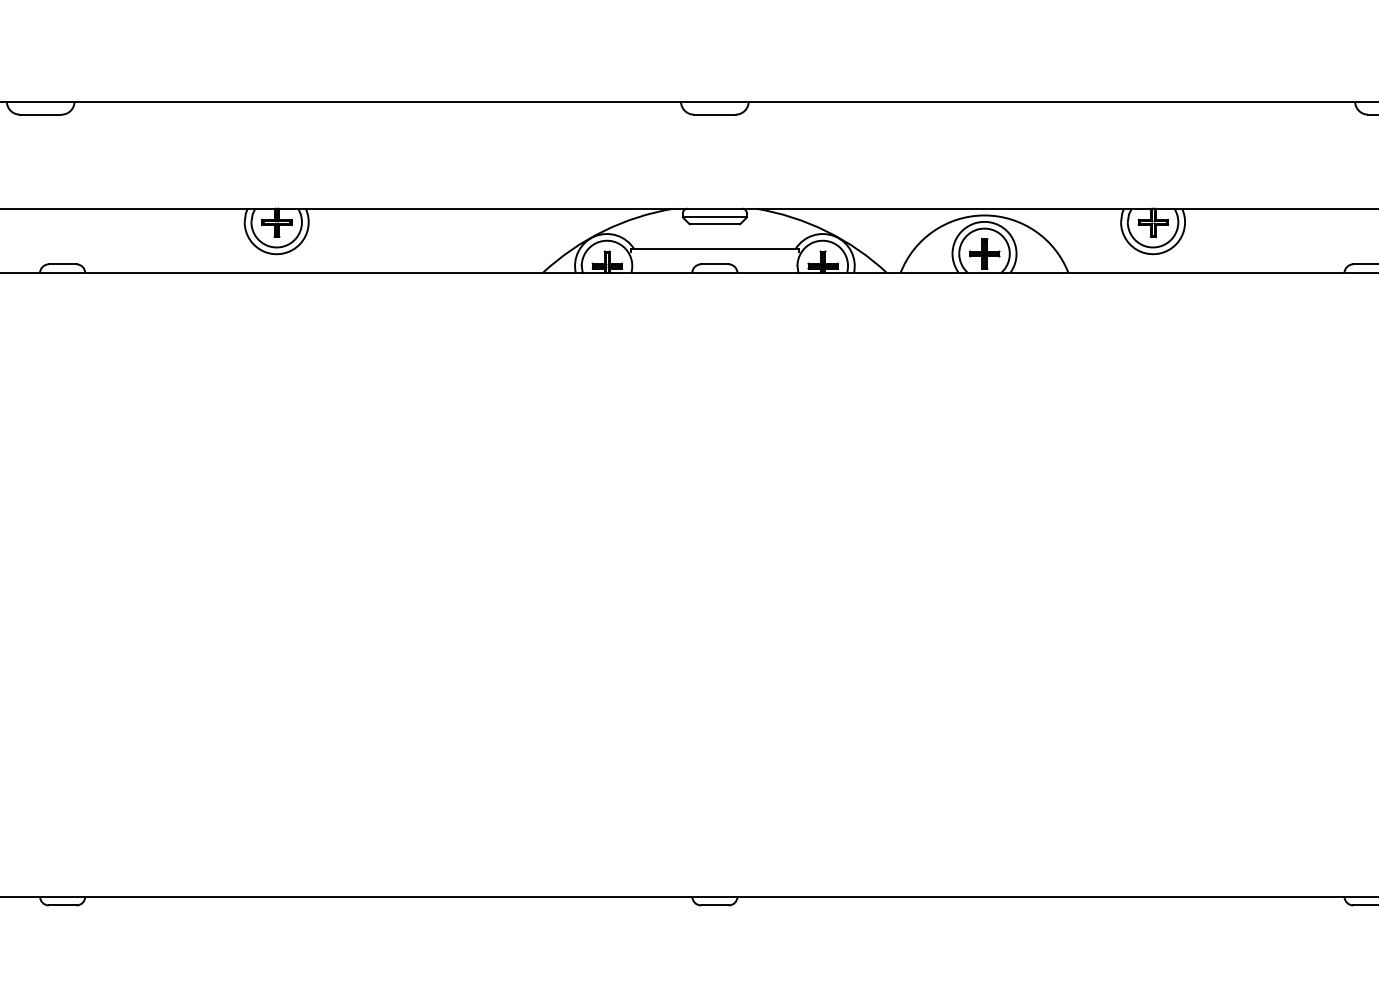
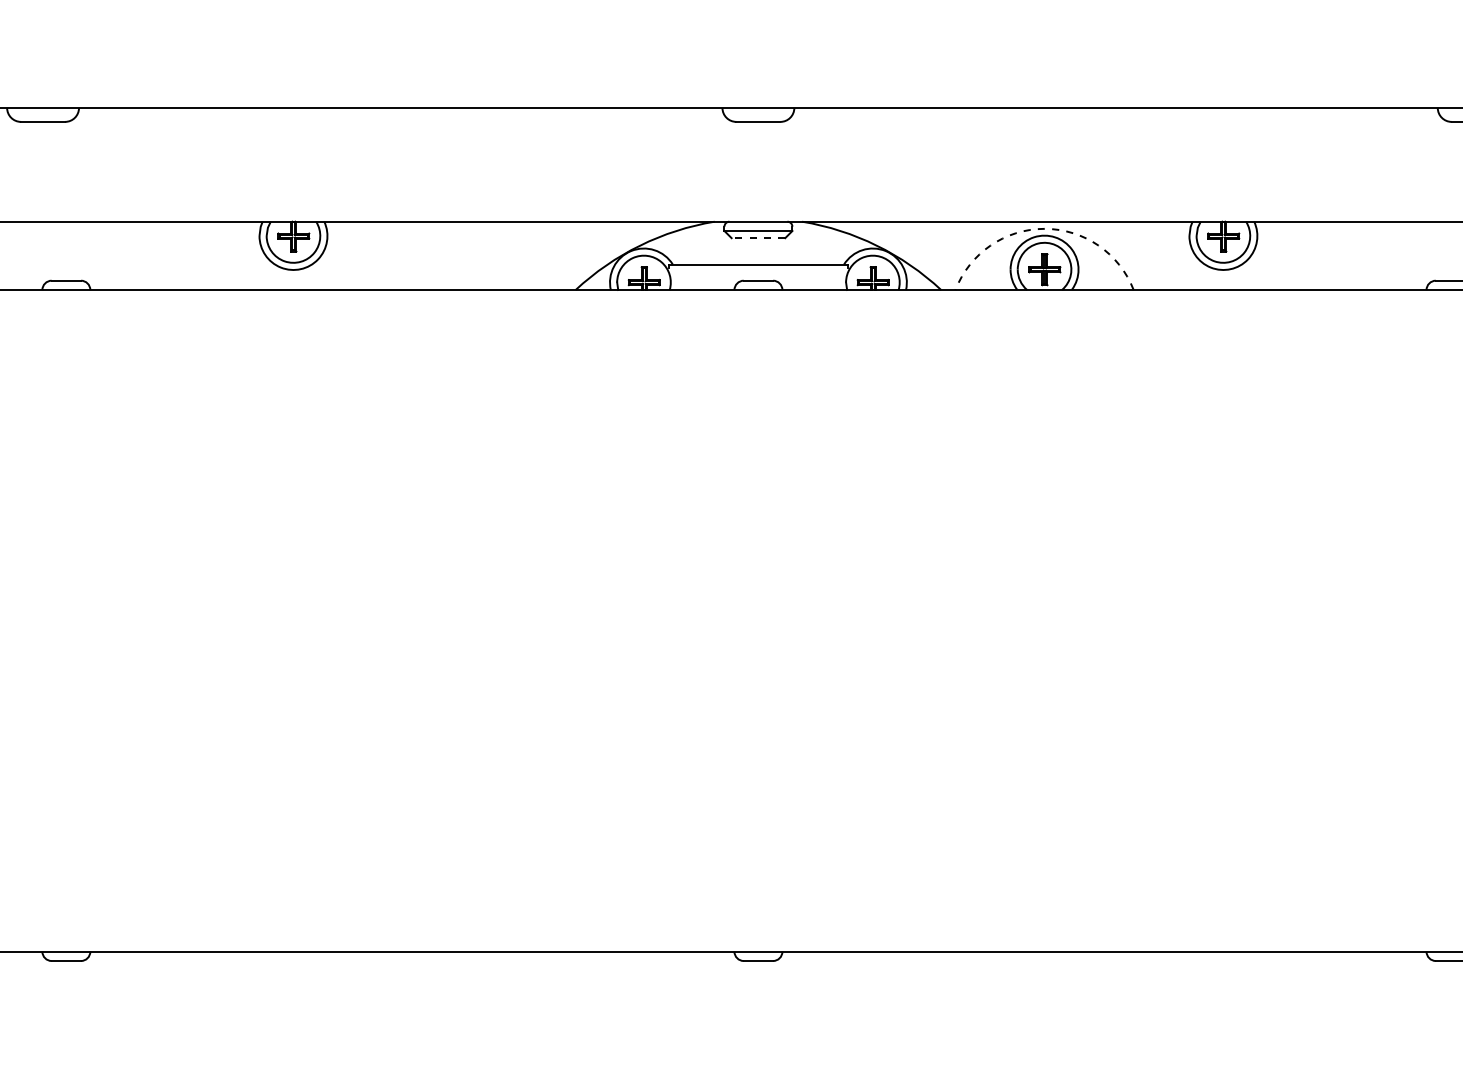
arc: (984, 215) -> (1044, 228), solid -> dashed
line: (714, 224) -> (758, 238), solid -> dashed

